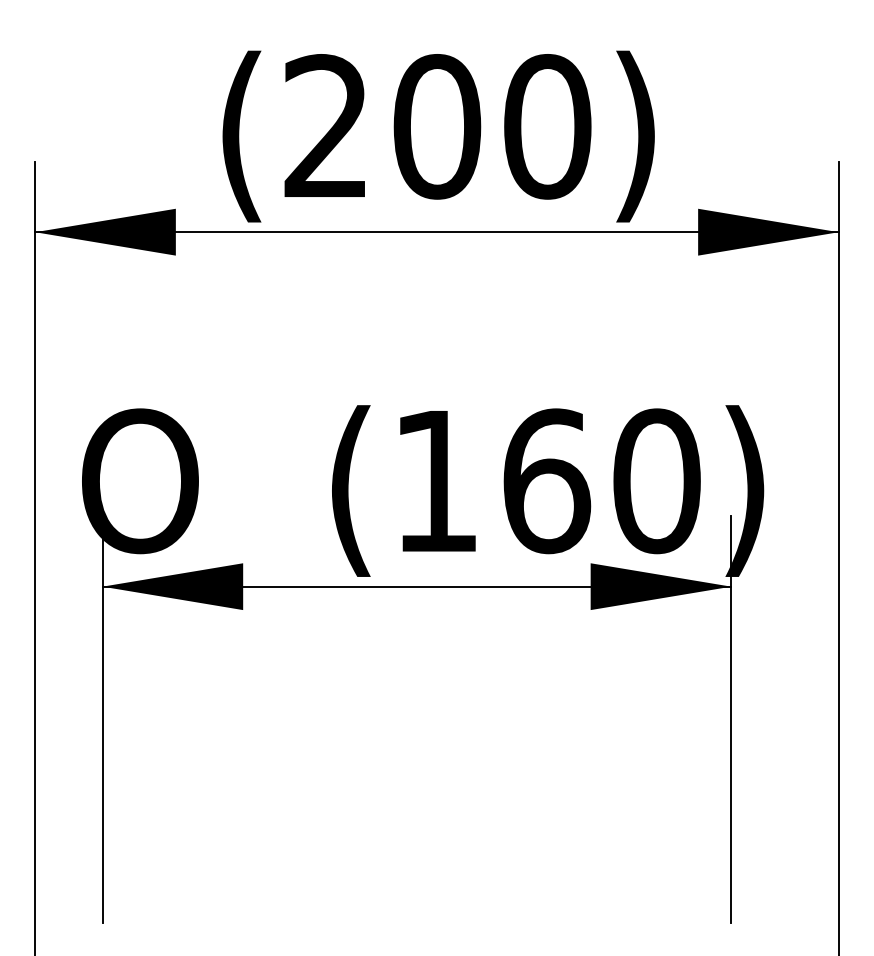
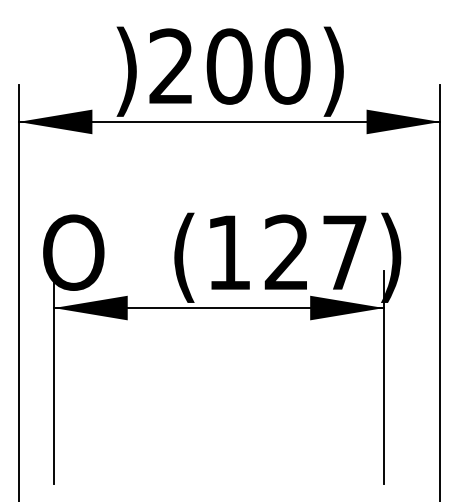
text: (240, 136) -> (126, 71), ( -> )
text: (600, 480) -> (315, 252), 160 -> 127

